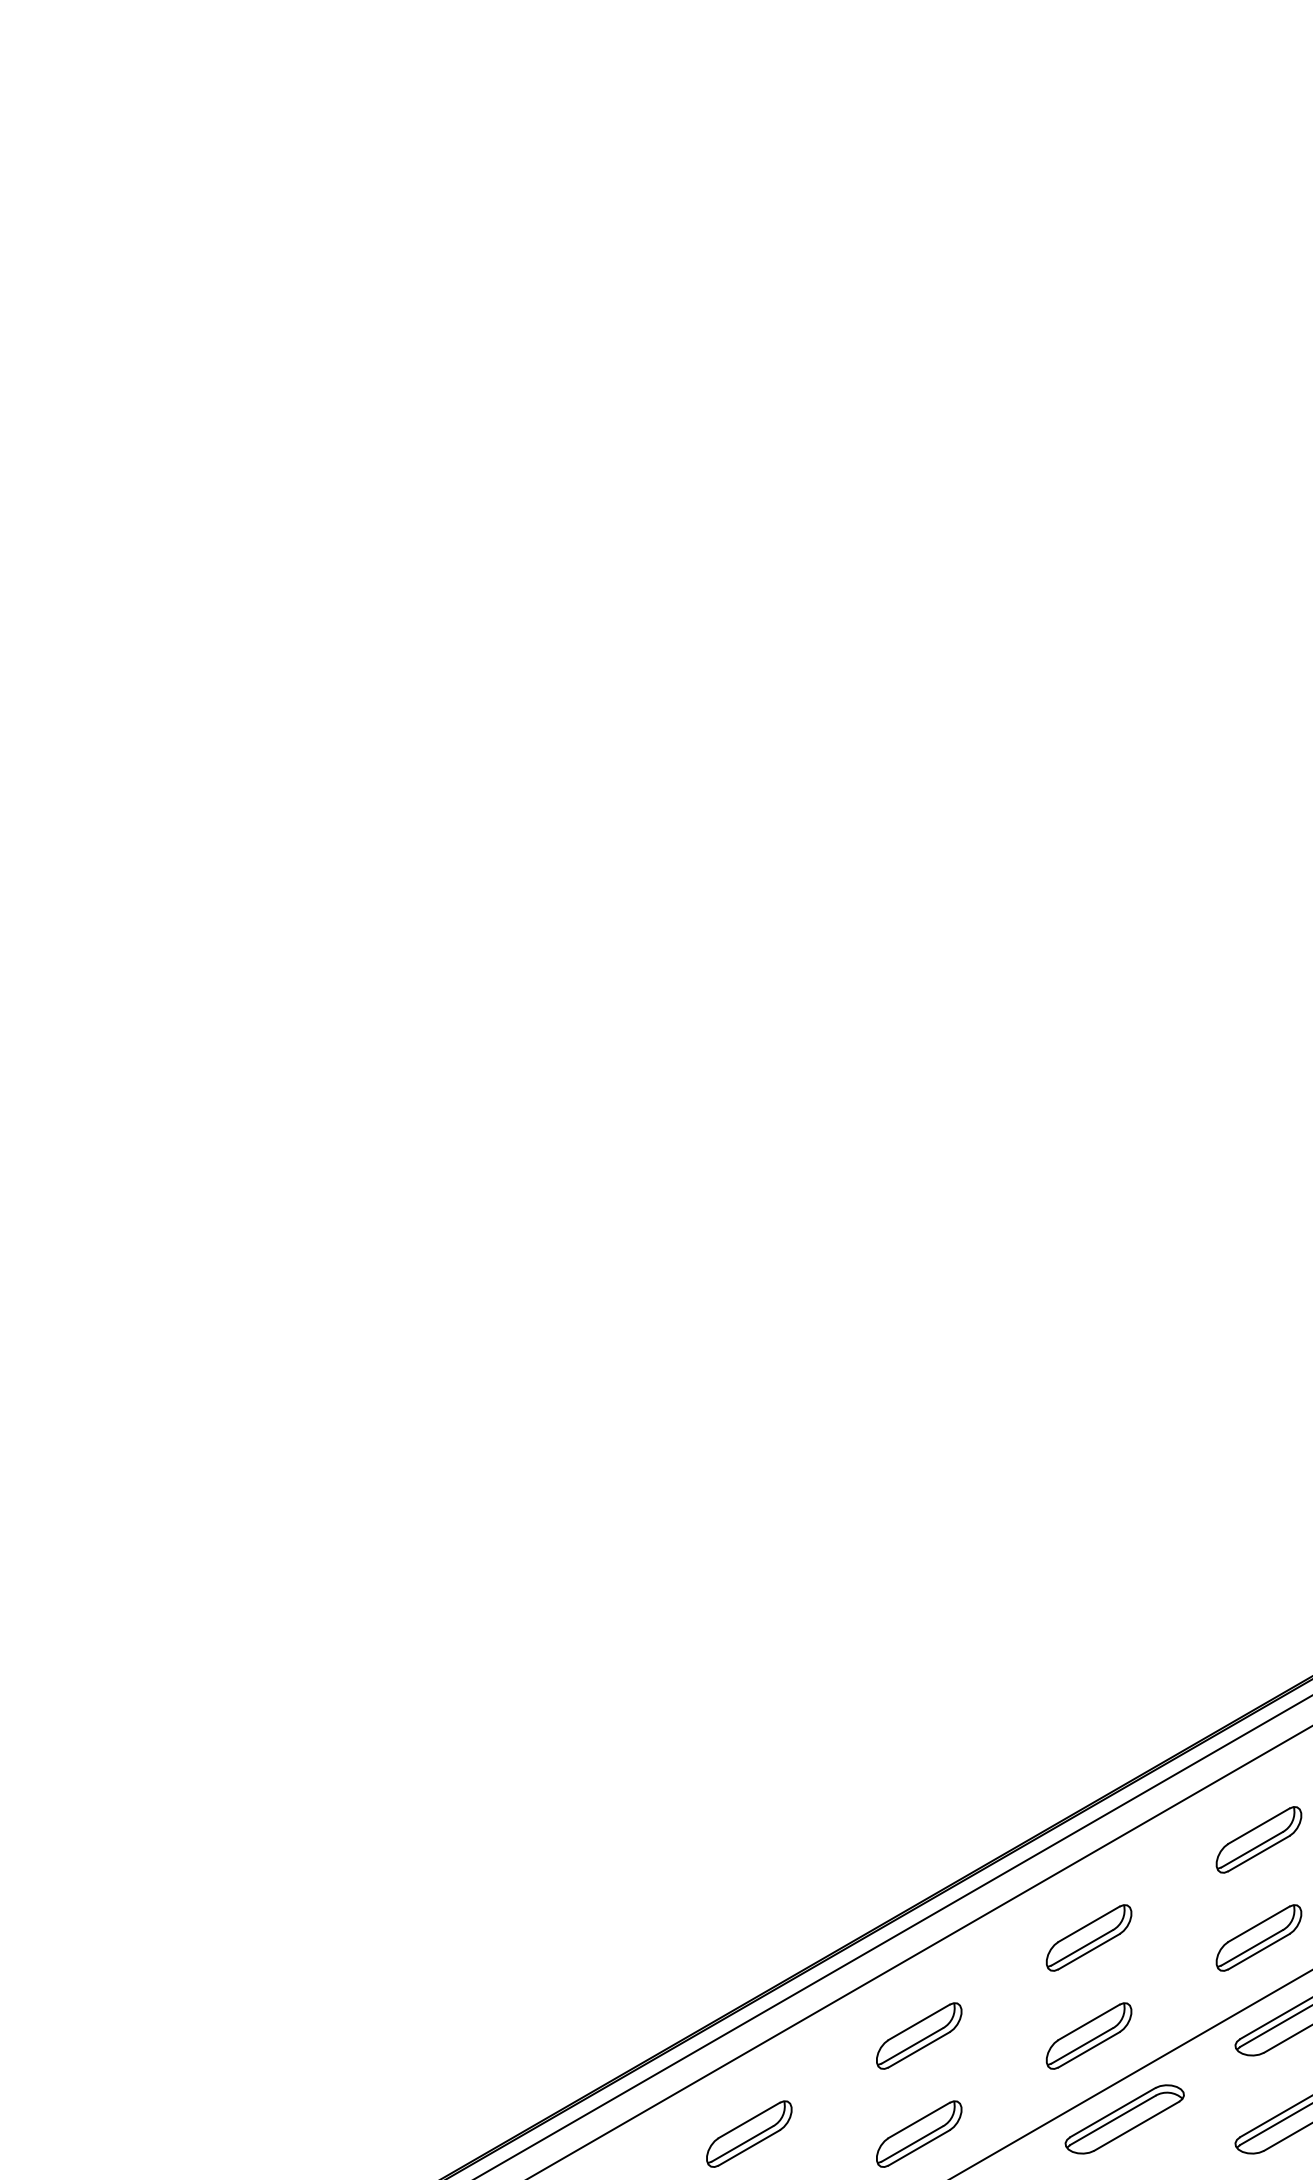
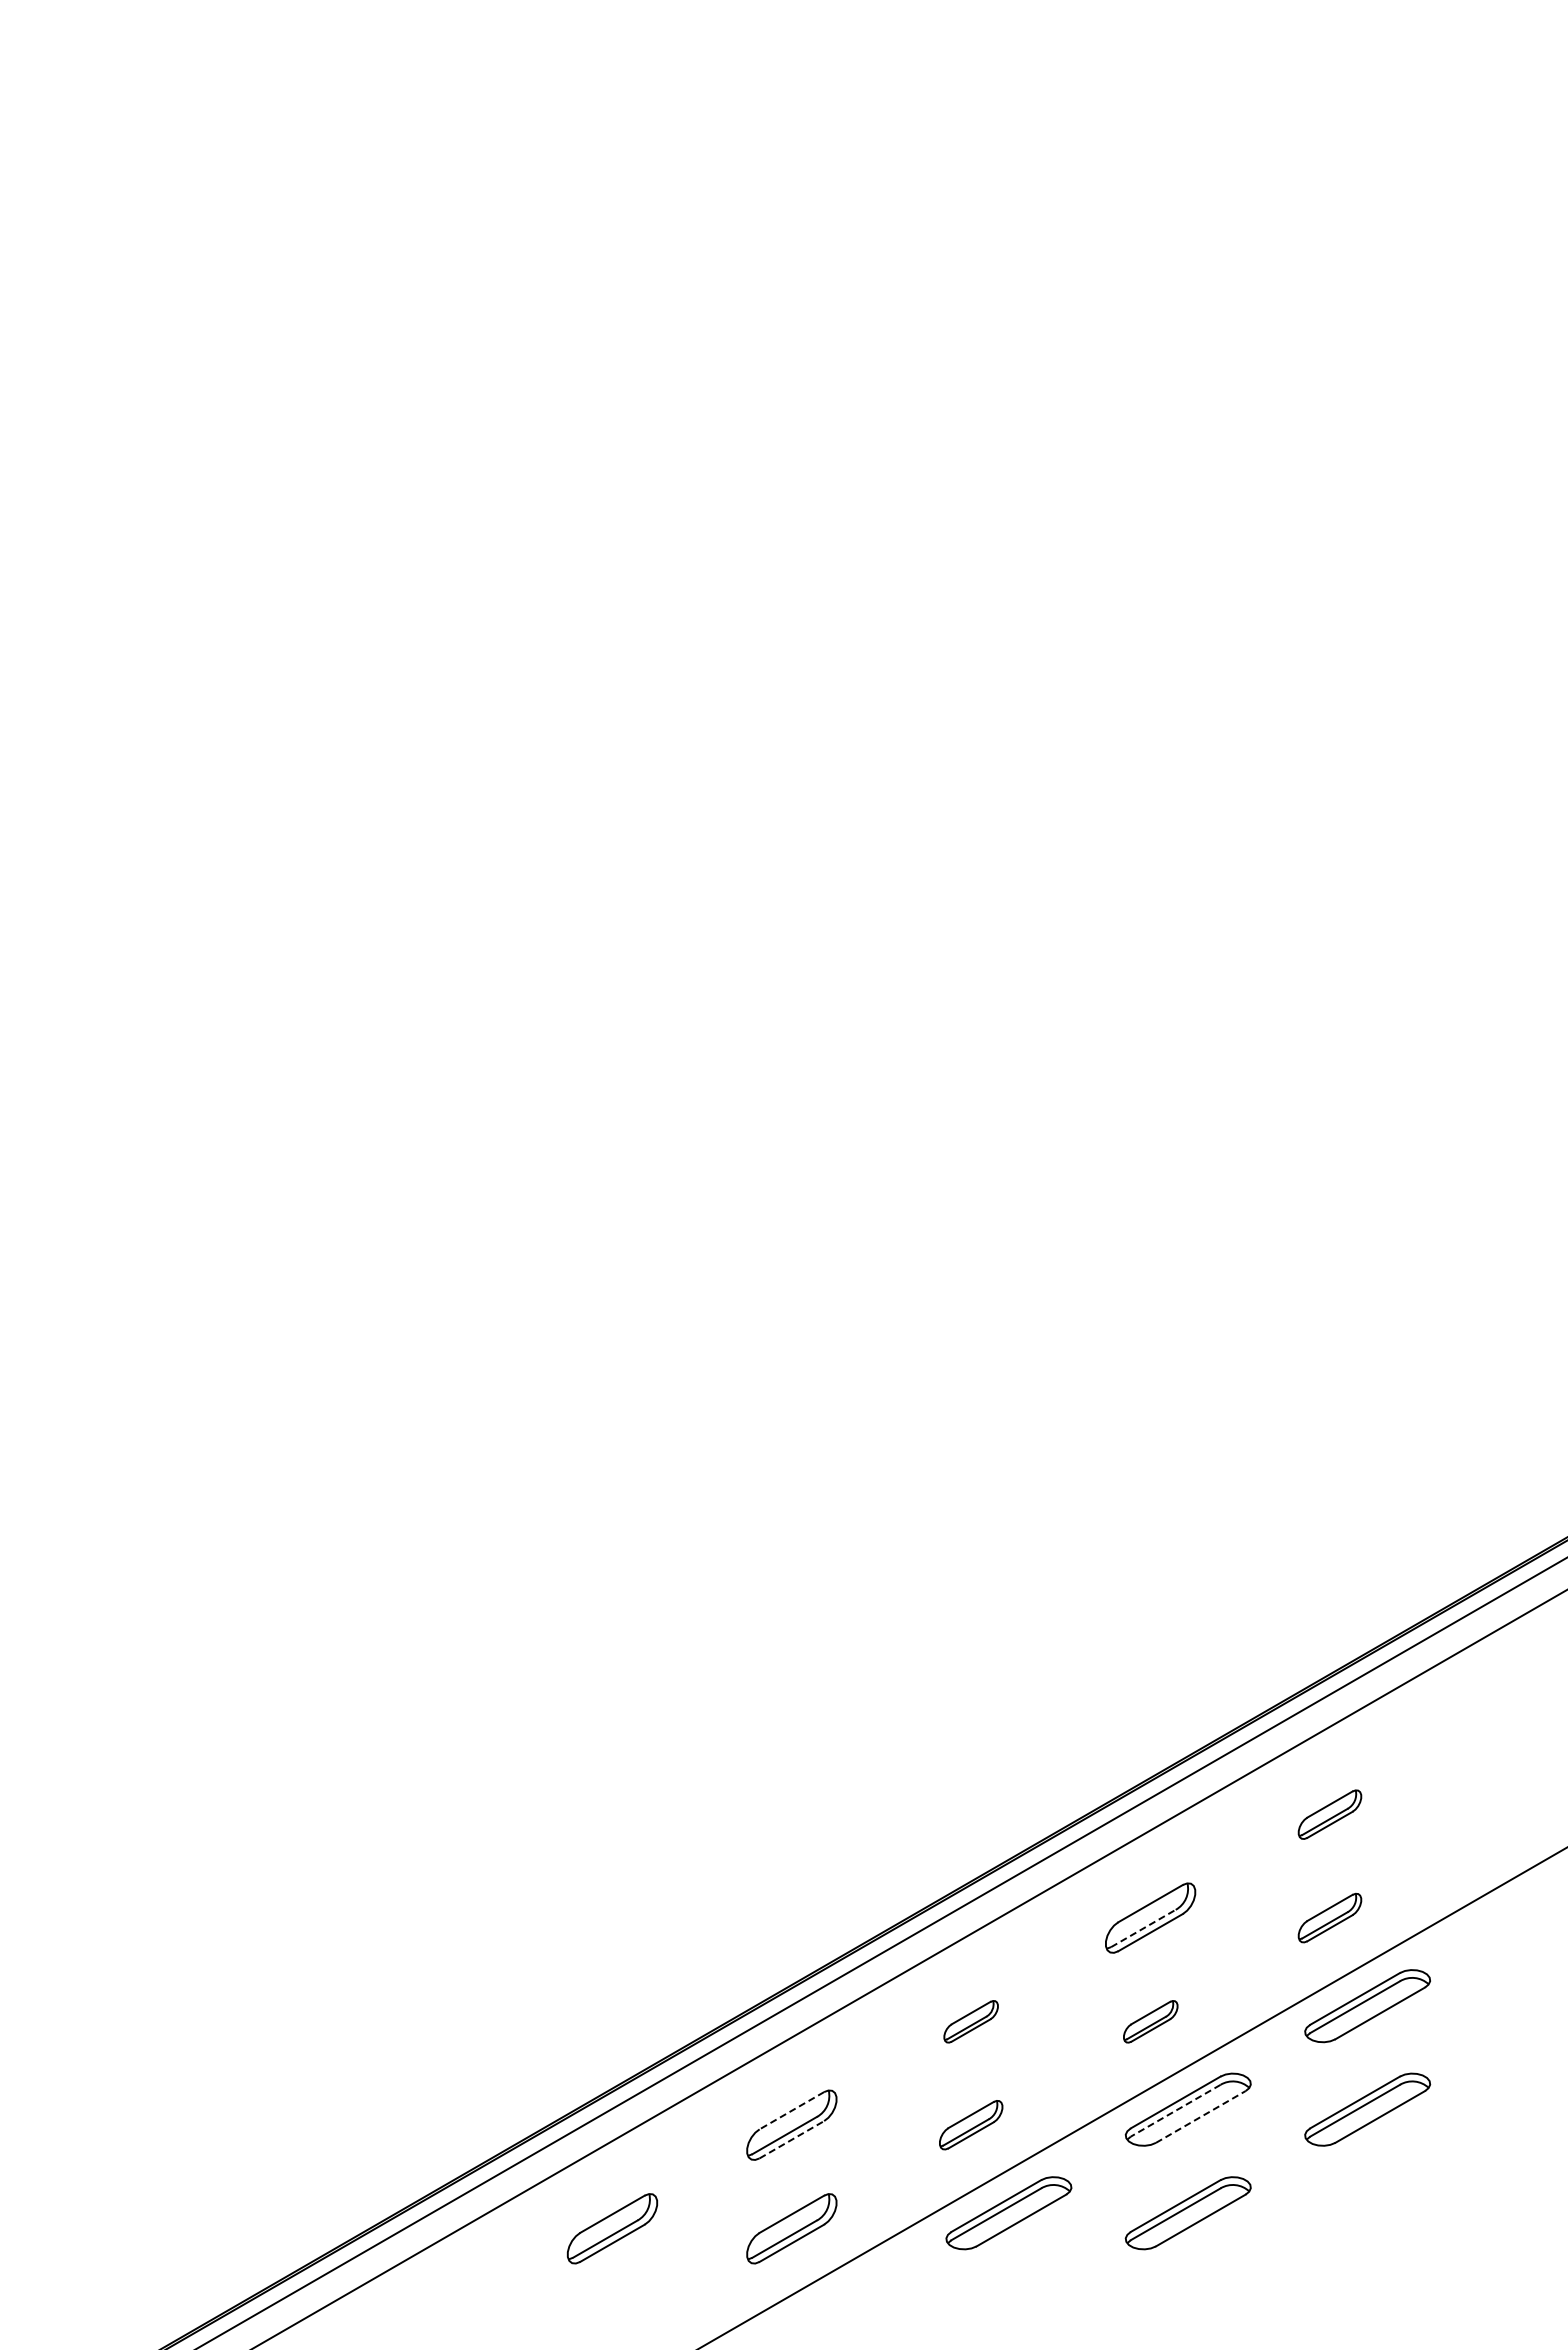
part: (1258, 1839) -> (1329, 1814), size x0.7
part: (1258, 1937) -> (1329, 1917), size x0.7
line: (1082, 1947) -> (1143, 1928), solid -> dashed
part: (918, 2035) -> (970, 2021), size x0.6
part: (1088, 2035) -> (1150, 2021), size x0.6
line: (748, 2120) -> (791, 2110), solid -> dashed
line: (1112, 2120) -> (1175, 2110), solid -> dashed
line: (1136, 2125) -> (1200, 2116), solid -> dashed
part: (918, 2133) -> (970, 2124), size x0.7
line: (749, 2147) -> (792, 2139), solid -> dashed

